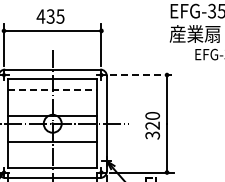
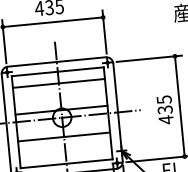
line: (142, 75) -> (149, 59), dashed -> solid
line: (52, 90) -> (58, 83), dashed -> solid
text: (152, 125) -> (165, 109), 320 -> 435

